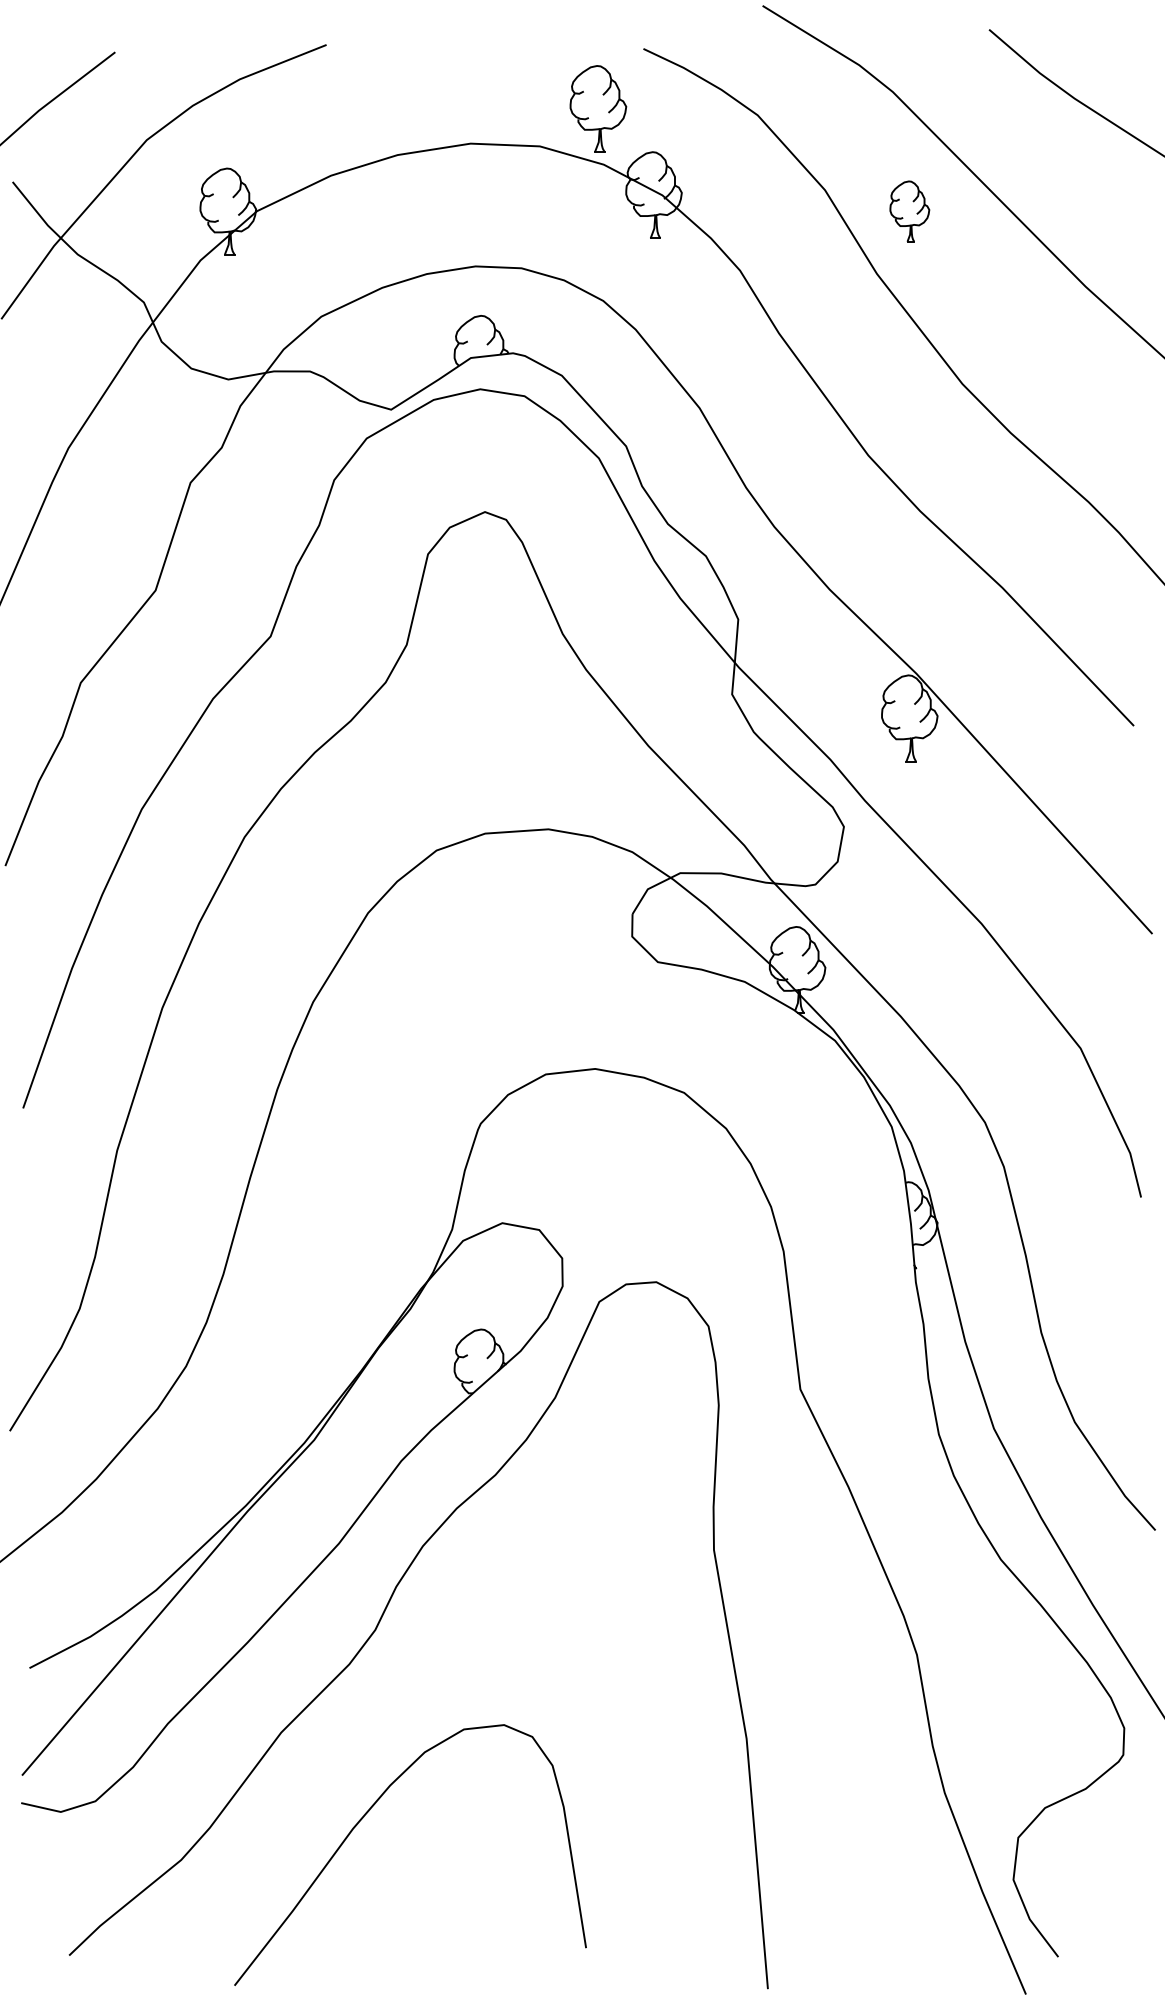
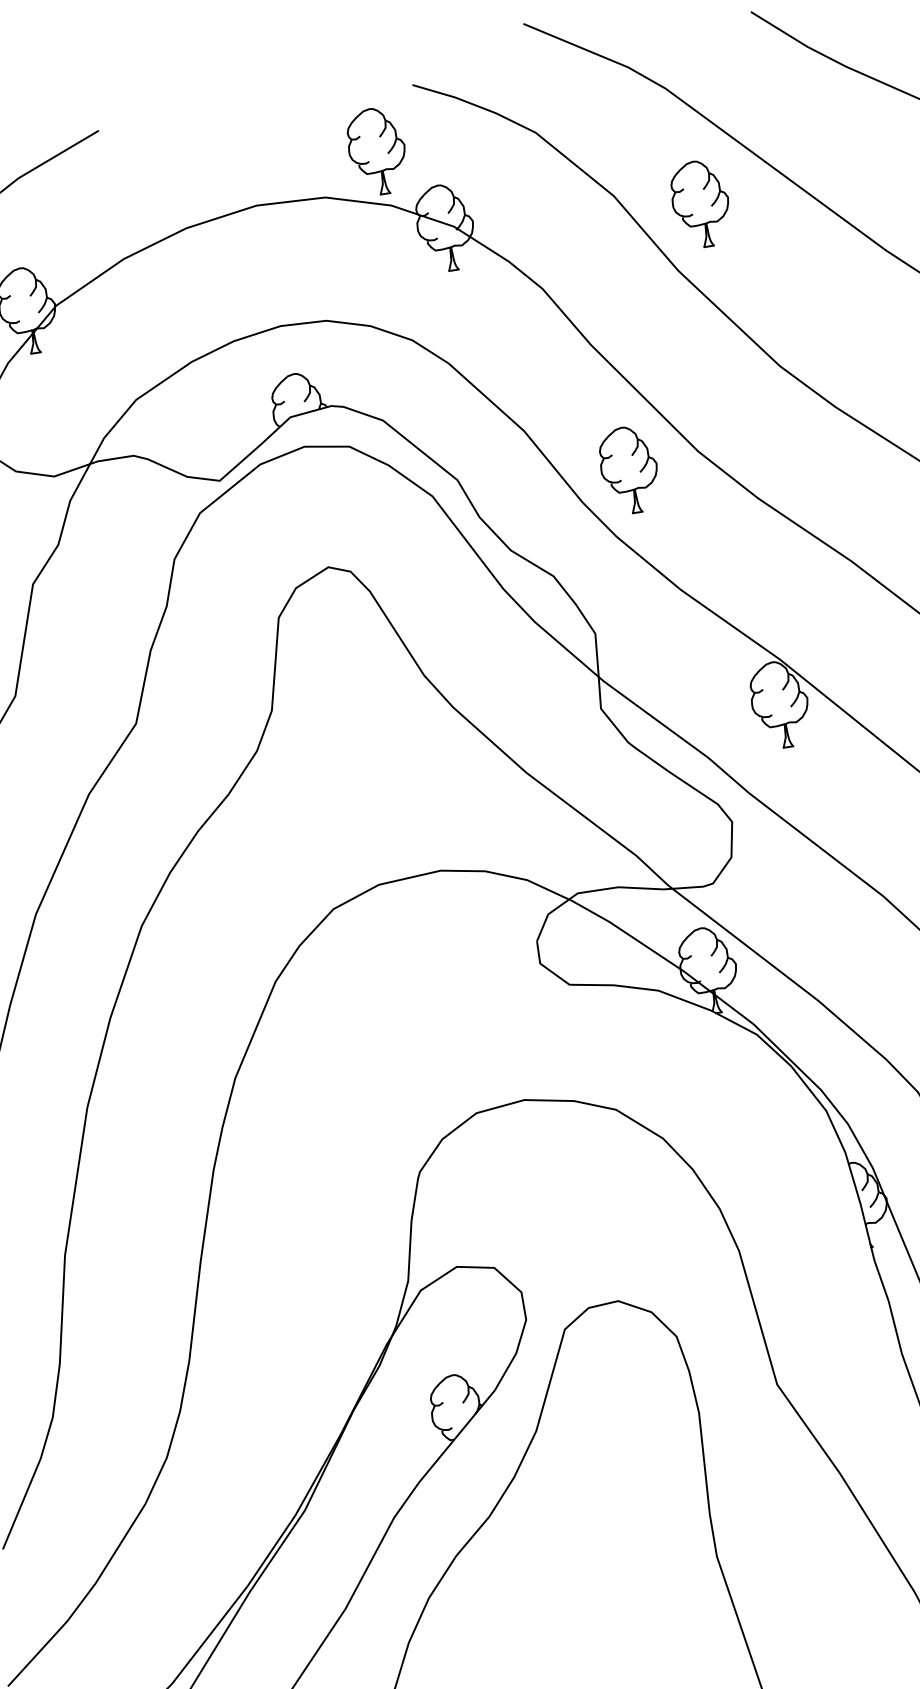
part: (909, 211) -> (700, 203), size x1.43
part: (797, 462) -> (629, 469), added

